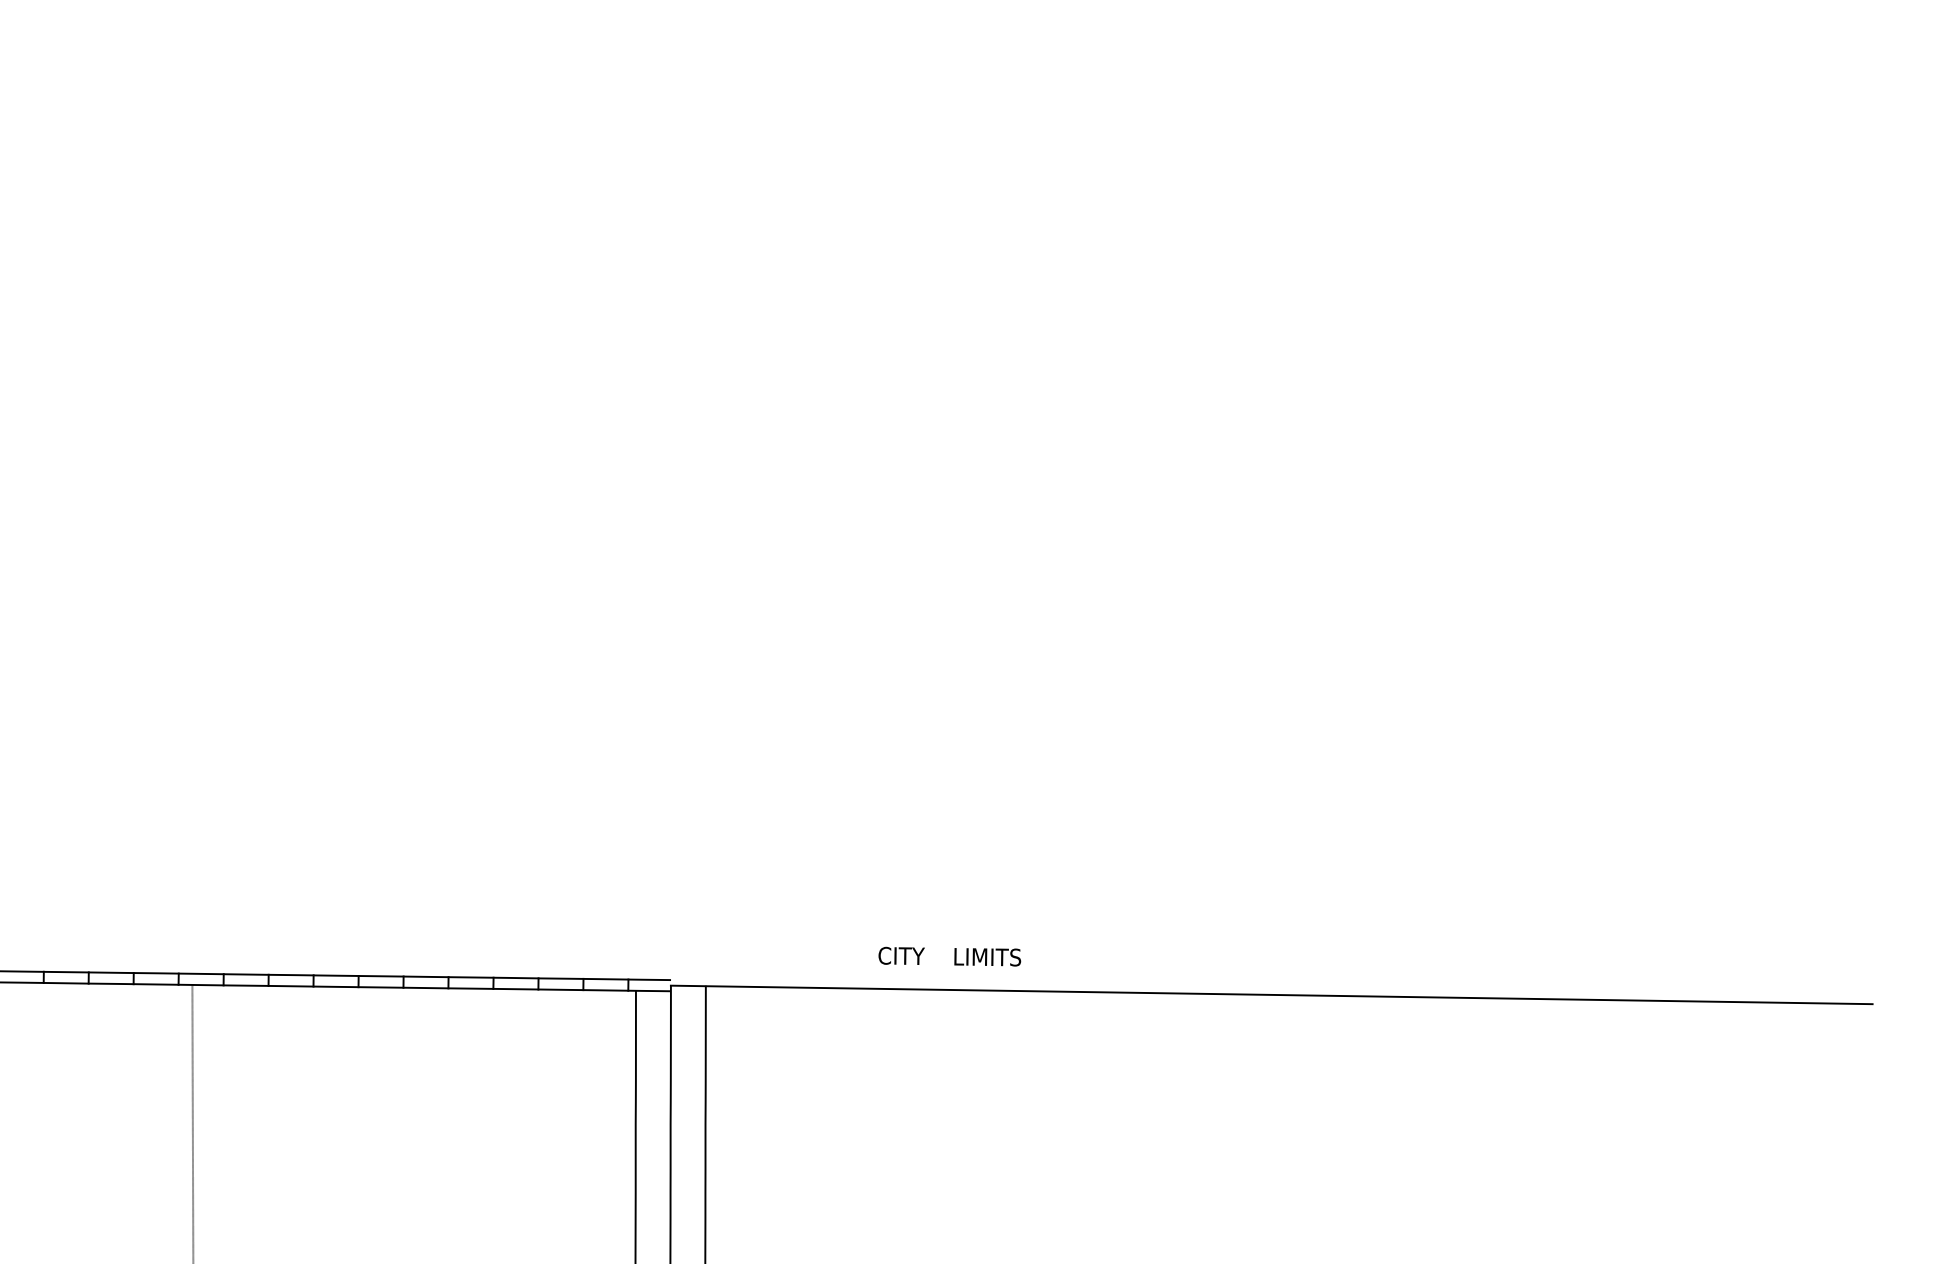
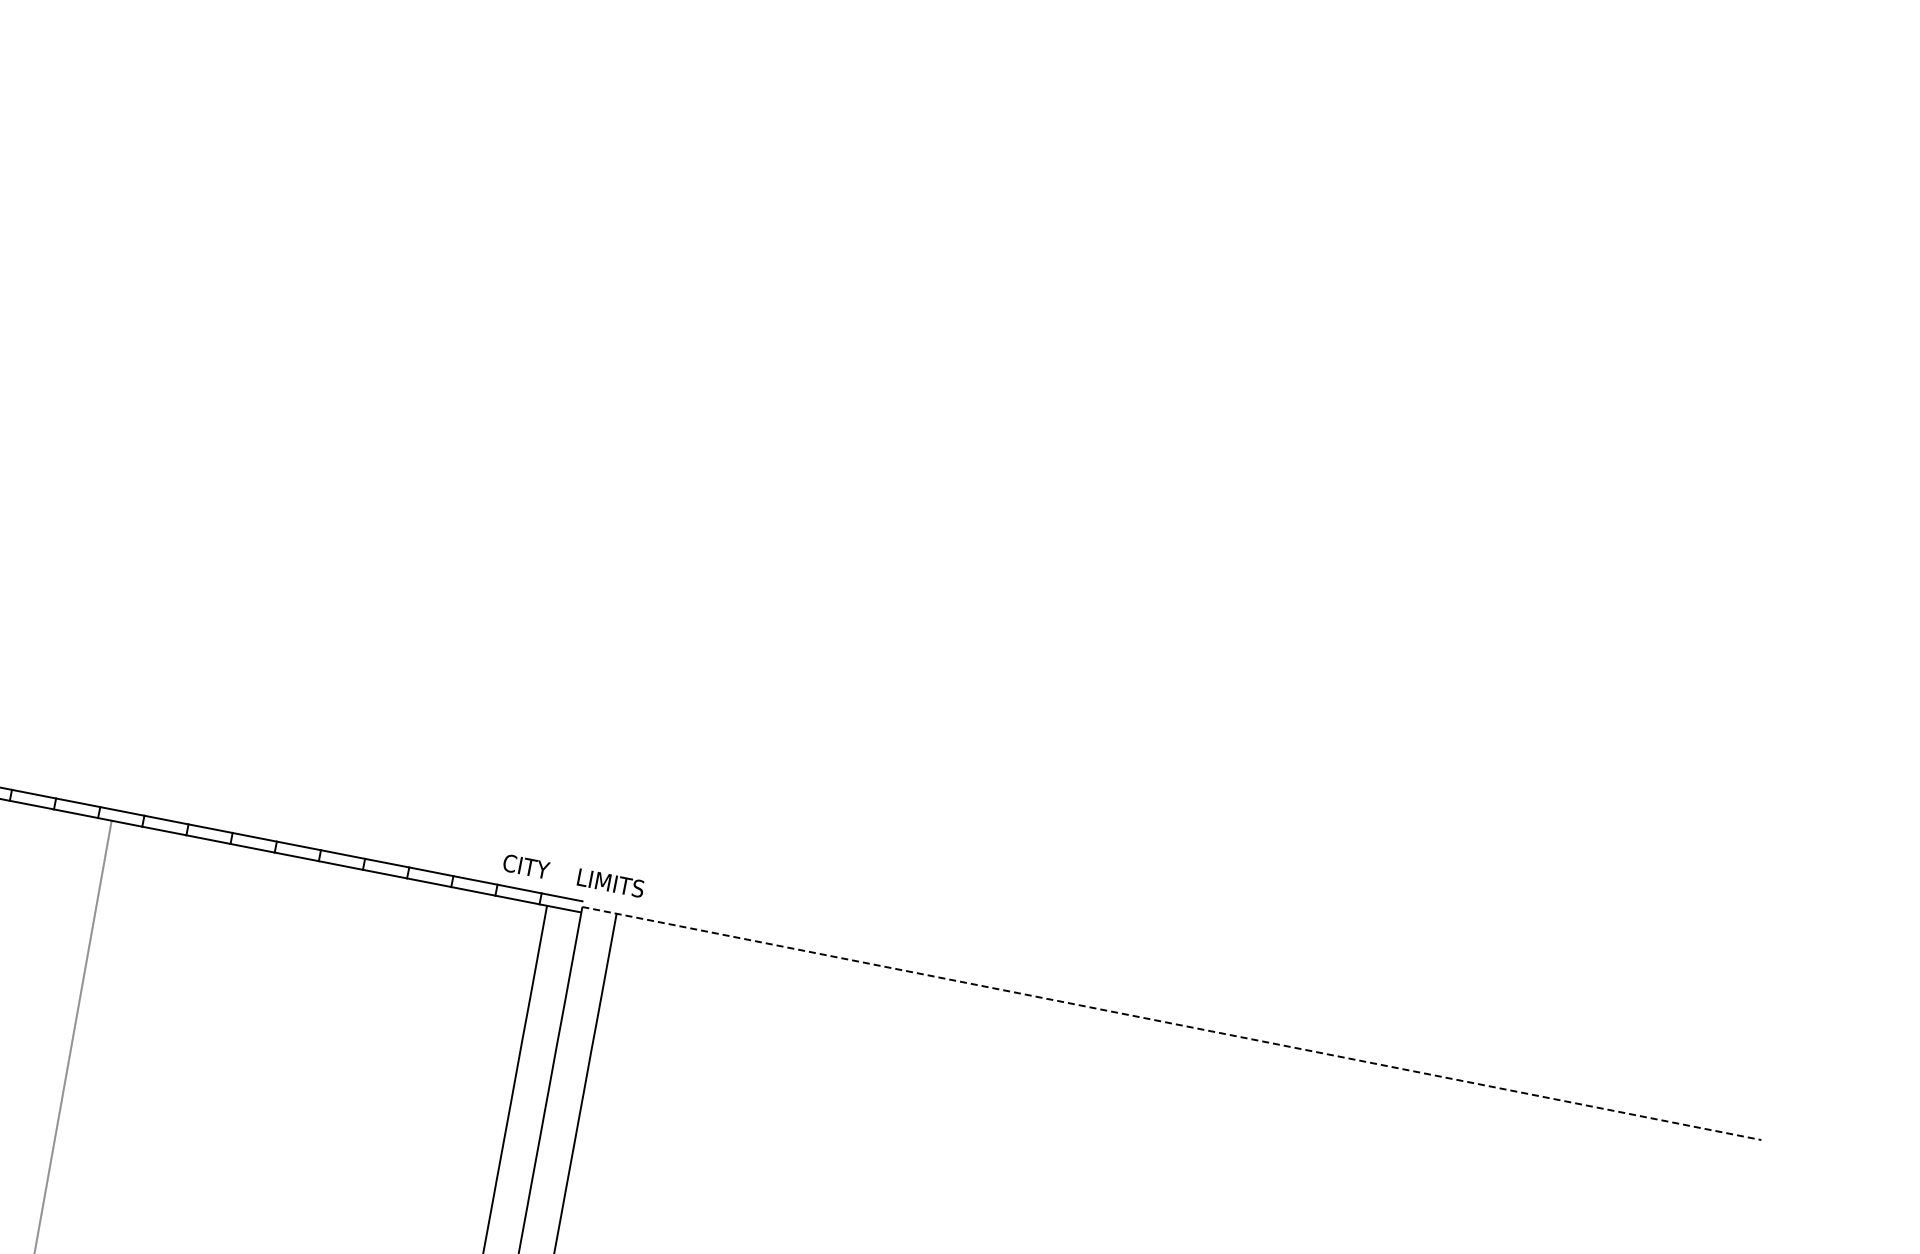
text: (949, 956) -> (573, 875), moved
line: (1271, 994) -> (1171, 1023), solid -> dashed

